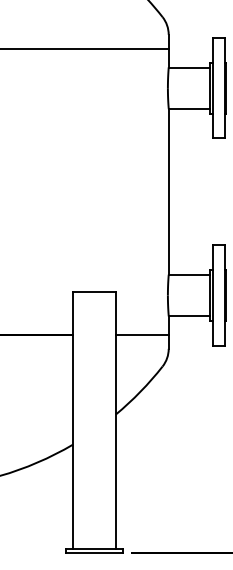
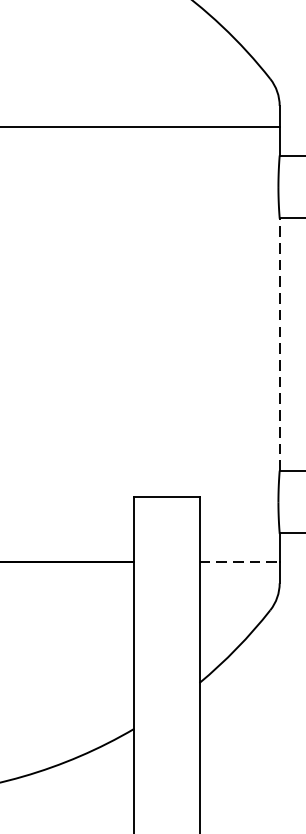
line: (168, 191) -> (279, 344), solid -> dashed
line: (142, 334) -> (239, 561), solid -> dashed

